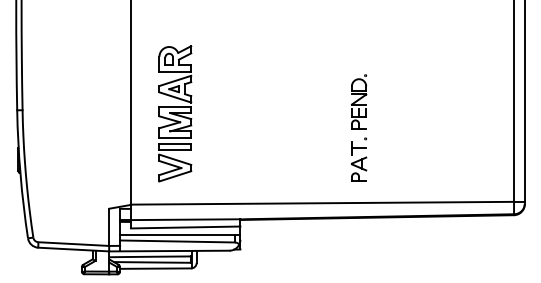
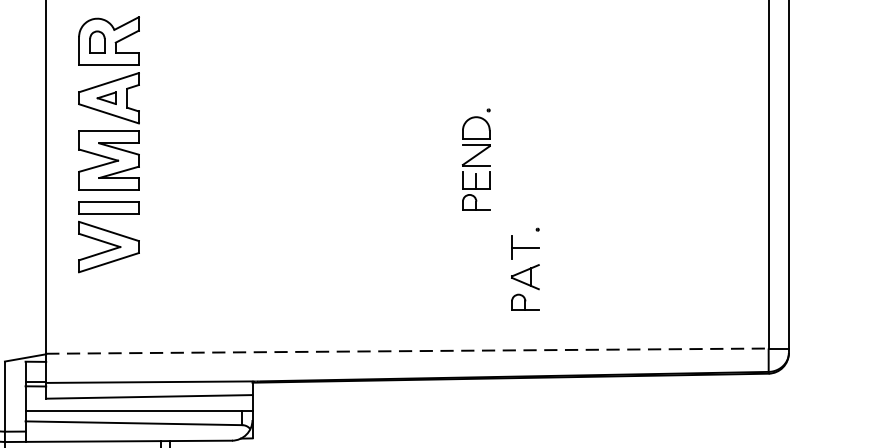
part: (175, 113) -> (109, 144), moved
part: (359, 159) -> (526, 268), moved
line: (323, 203) -> (409, 351), solid -> dashed

